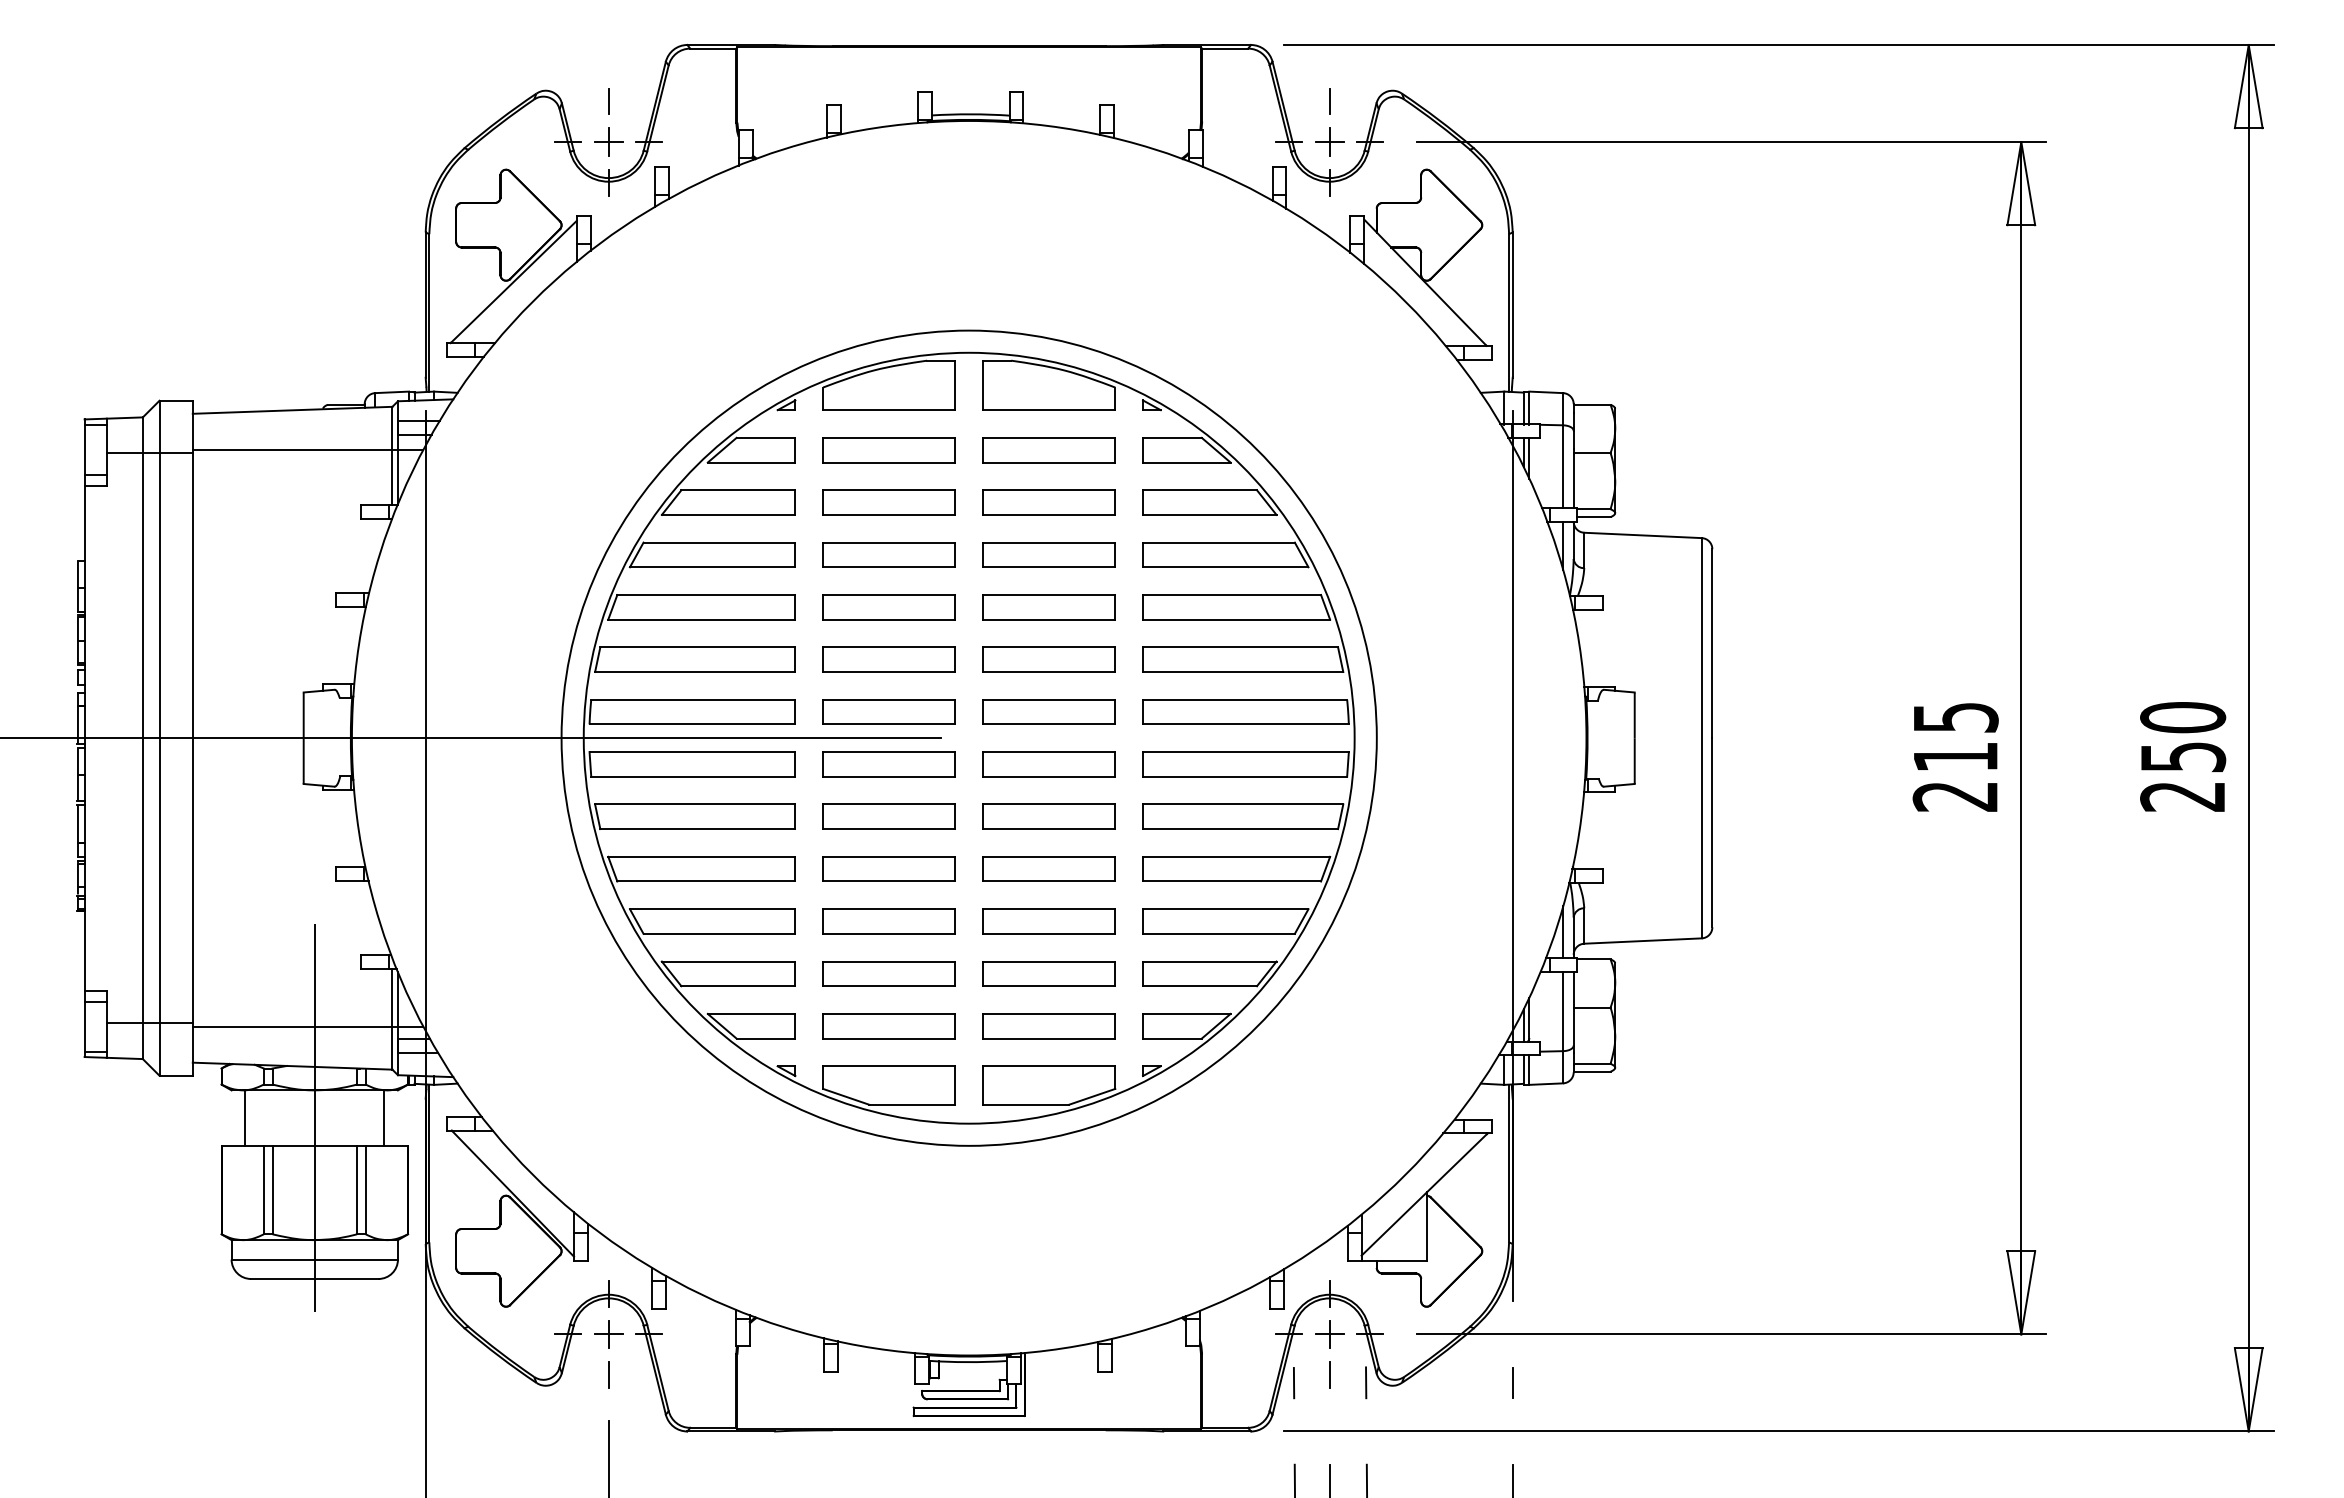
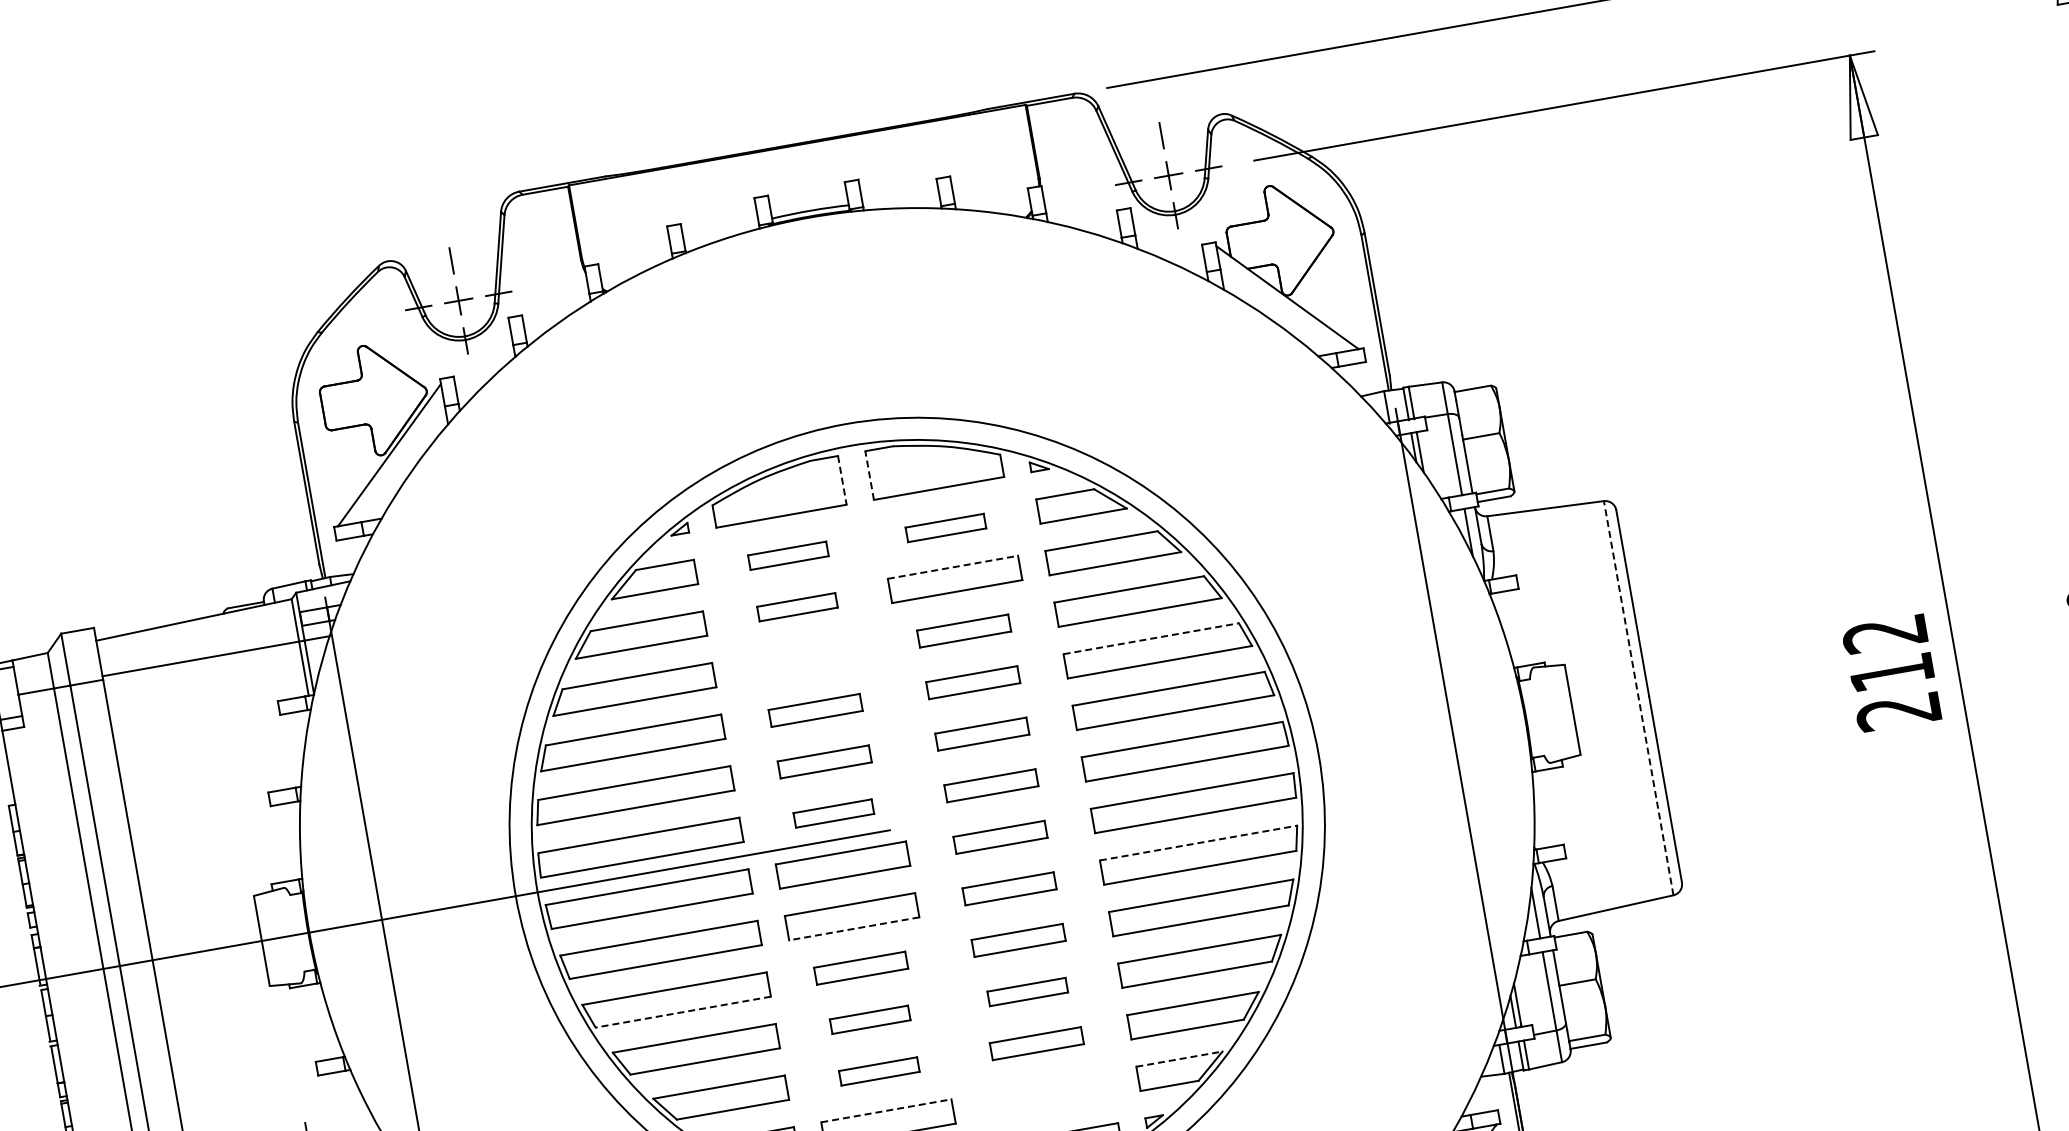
line: (955, 385) -> (842, 480), solid -> dashed
line: (983, 385) -> (870, 475), solid -> dashed
part: (888, 450) -> (787, 556), size x0.6
part: (1048, 450) -> (945, 528), size x0.6
line: (1049, 490) -> (953, 567), solid -> dashed
part: (888, 502) -> (796, 607), size x0.6
part: (888, 554) -> (805, 658), removed
part: (1048, 554) -> (963, 630), size x0.7
line: (1232, 595) -> (1151, 639), solid -> dashed
part: (888, 607) -> (815, 710), size x0.7
part: (1048, 607) -> (972, 682), size x0.7
part: (888, 659) -> (824, 761), size x0.7
part: (1048, 659) -> (981, 734), size x0.7
part: (888, 711) -> (833, 813), size x0.6
part: (1048, 711) -> (990, 785), size x0.7
text: (1955, 717) -> (1884, 633), 215 -> 212
line: (1701, 737) -> (1638, 697), solid -> dashed
part: (1048, 764) -> (999, 837), size x0.7
line: (1243, 804) -> (1198, 843), solid -> dashed
part: (1048, 816) -> (1008, 888), size x0.7
line: (888, 829) -> (853, 929), solid -> dashed
part: (888, 868) -> (860, 967), size x0.7
part: (1048, 868) -> (1017, 939), size x0.7
line: (705, 881) -> (682, 1012), solid -> dashed
part: (888, 921) -> (869, 1019), size x0.6
part: (1048, 921) -> (1027, 992), size x0.6
part: (888, 973) -> (878, 1071), size x0.6
part: (1048, 973) -> (1036, 1043), size x0.7
line: (889, 1013) -> (886, 1110), solid -> dashed
line: (1186, 1013) -> (1179, 1058), solid -> dashed
part: (1048, 1026) -> (1045, 1095), removed

